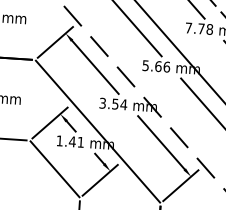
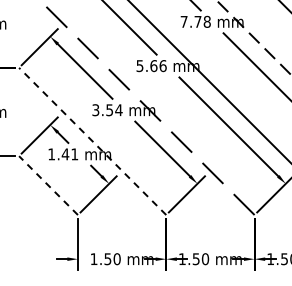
line: (97, 131) -> (92, 141), solid -> dashed
line: (55, 169) -> (48, 185), solid -> dashed

